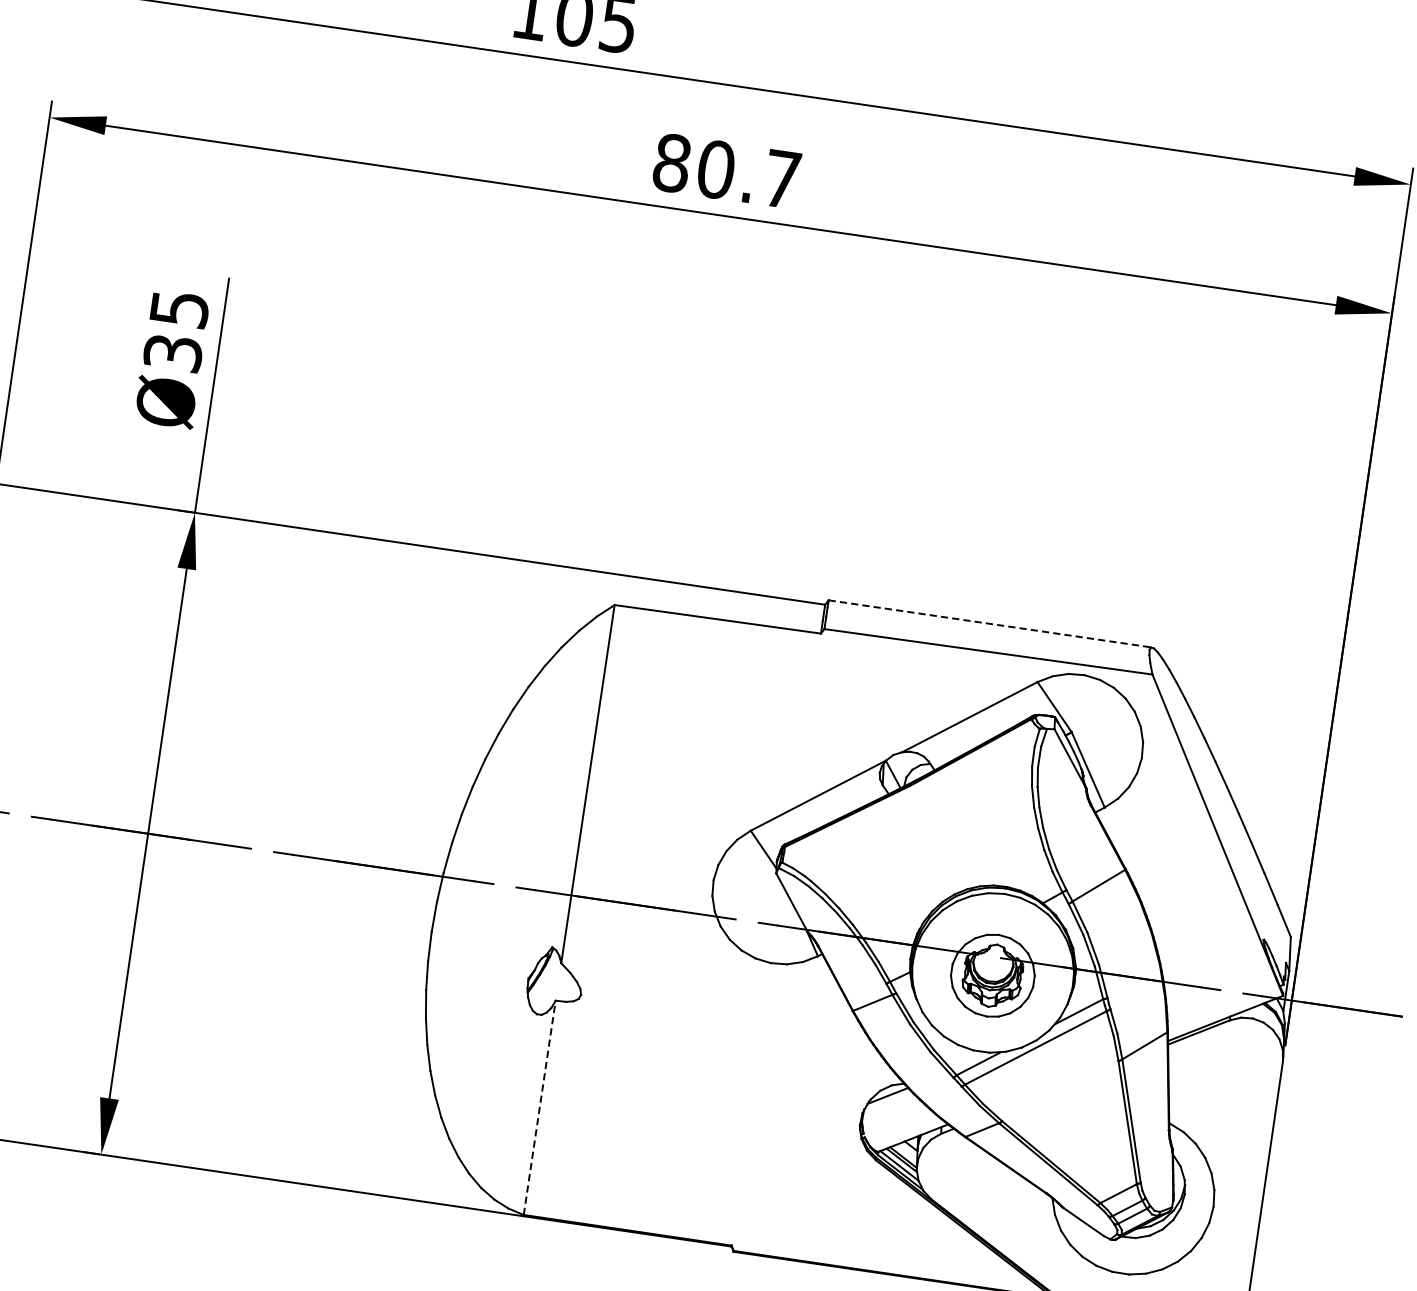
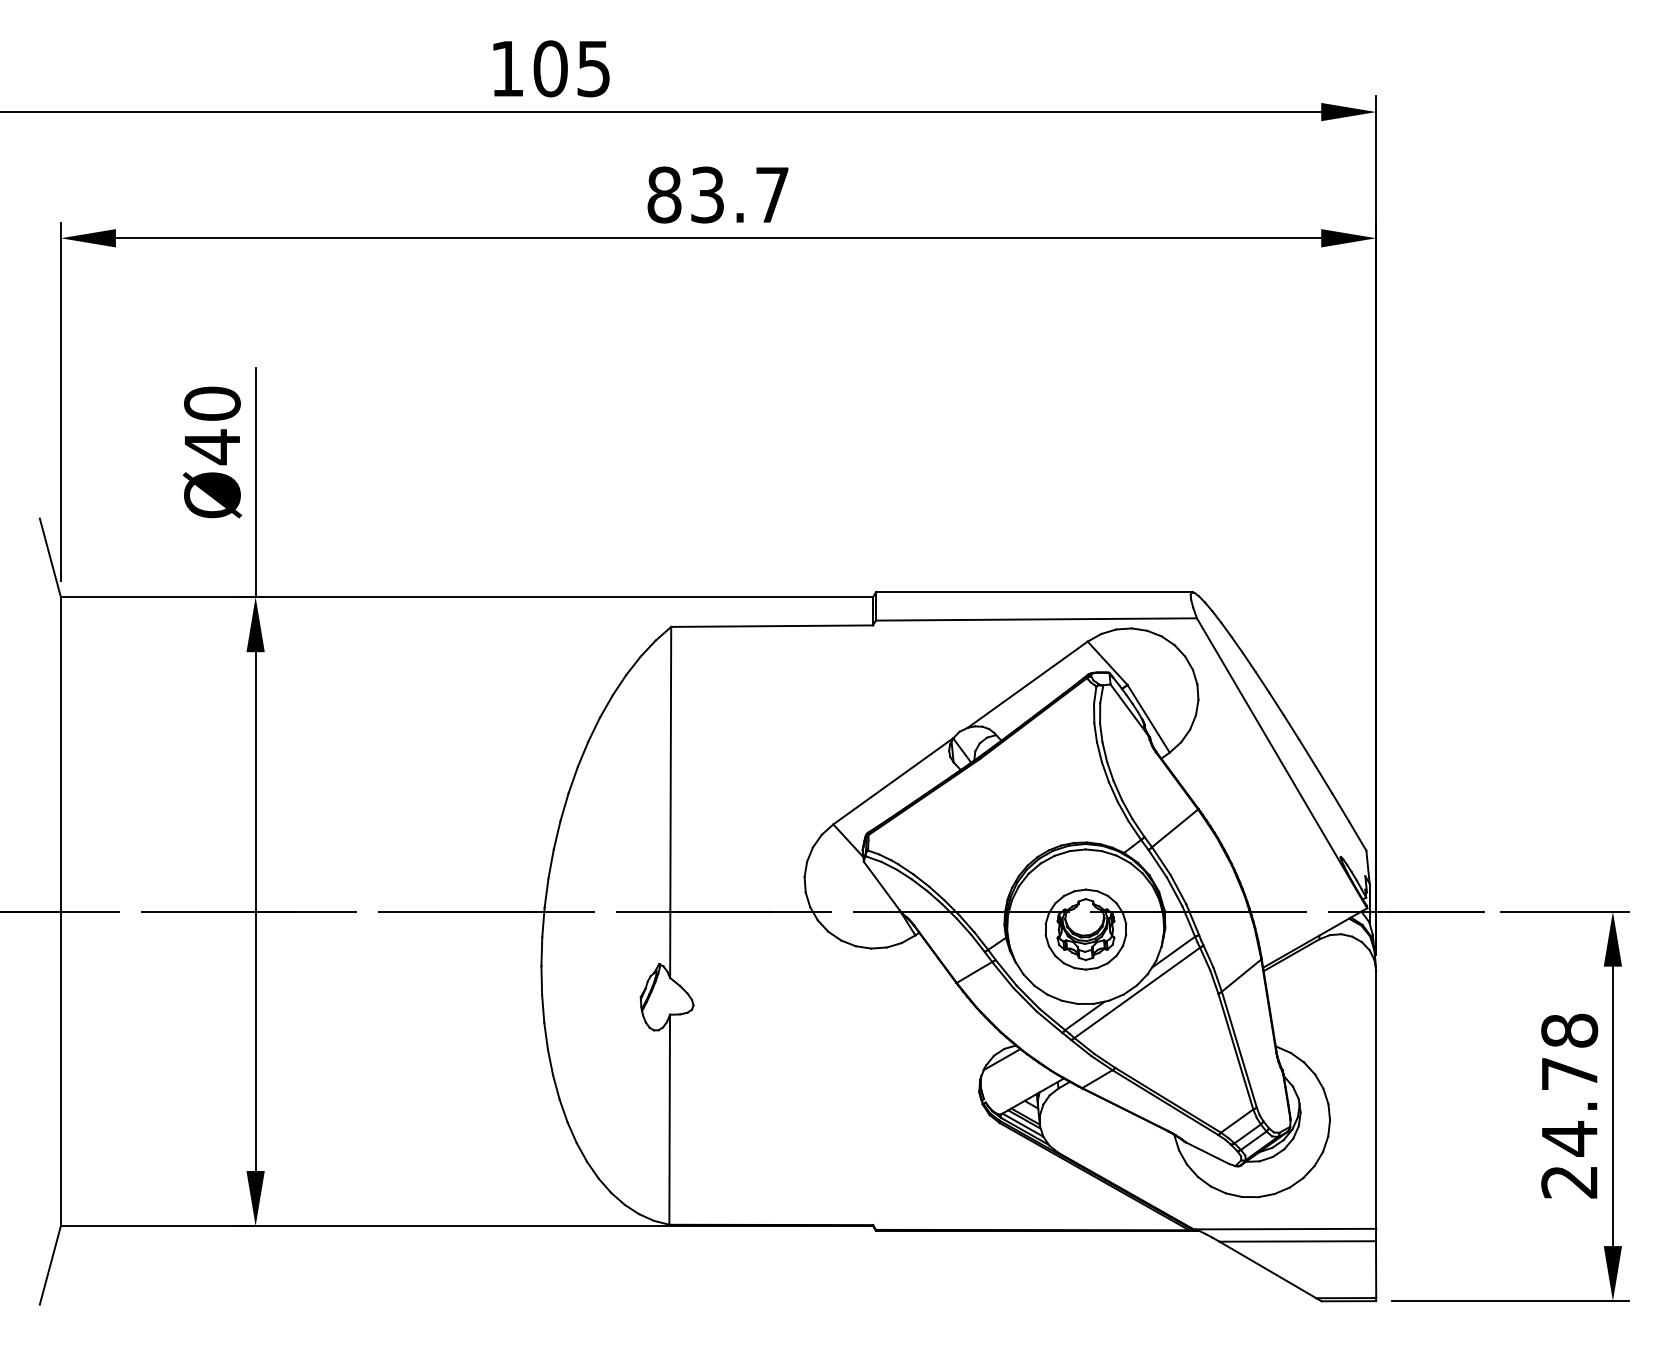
text: (716, 169) -> (707, 194), 80.7 -> 83.7
text: (176, 331) -> (212, 425), Ø35 -> Ø40
line: (990, 624) -> (1034, 592), dashed -> solid
line: (539, 1107) -> (669, 1119), dashed -> solid

